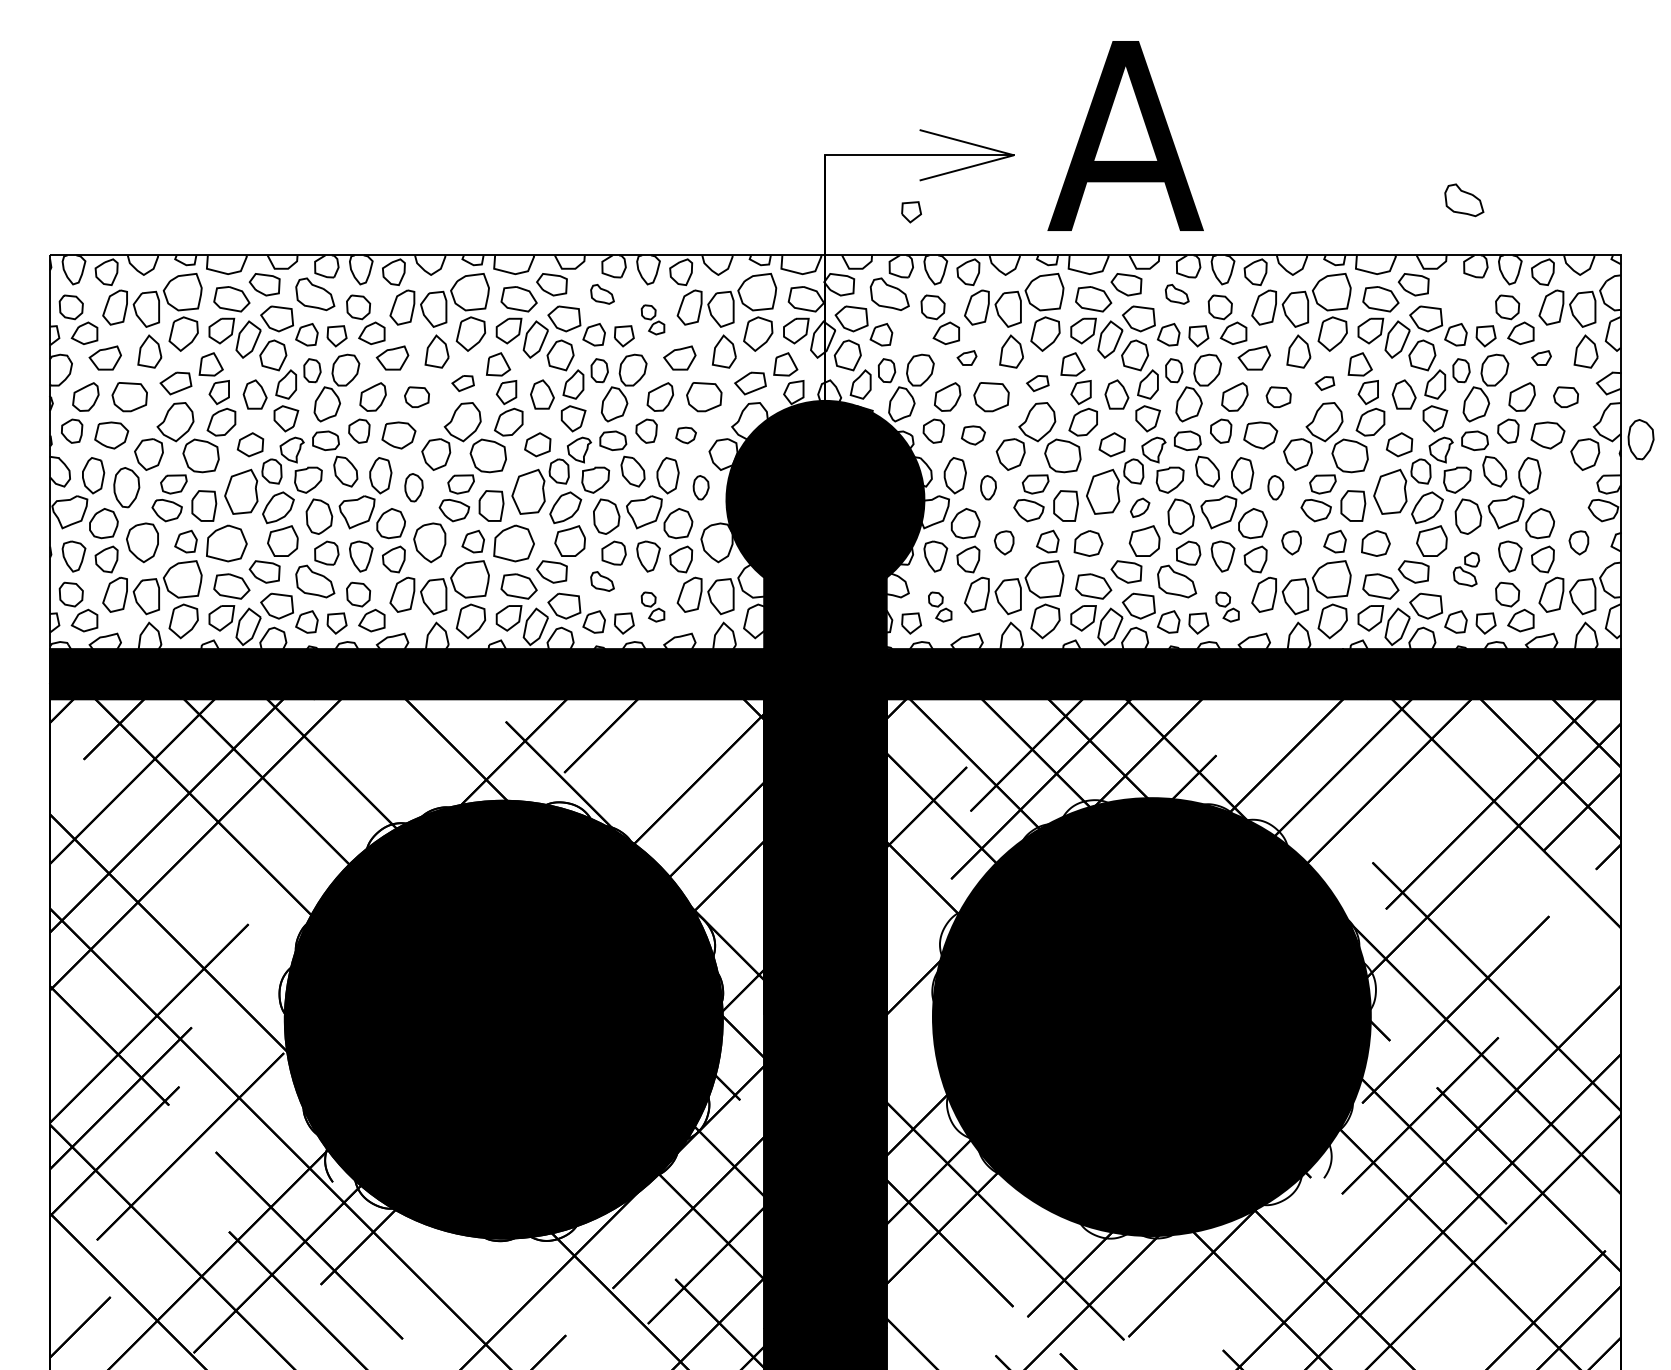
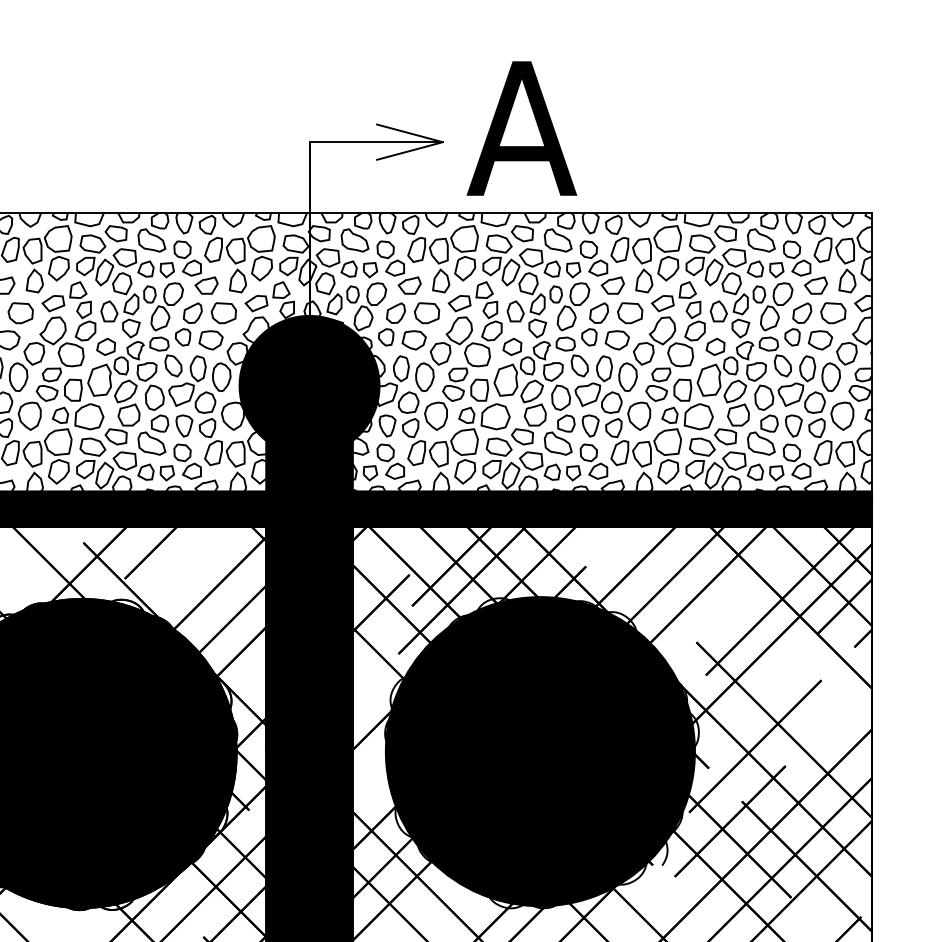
part: (1464, 200) -> (761, 240), moved
part: (911, 212) -> (370, 270), moved
part: (602, 294) -> (151, 240), size x1.67
part: (1177, 294) -> (558, 240), size x1.67
part: (652, 319) -> (187, 258), size x1.67
part: (966, 357) -> (409, 285), size x1.67
part: (1541, 357) -> (815, 285), size x1.67
part: (462, 383) -> (52, 303), size x1.43
part: (1037, 383) -> (459, 303), size x1.43
part: (1324, 383) -> (662, 303), size x1.67
part: (416, 397) -> (20, 313), size x1.43
part: (1278, 397) -> (629, 313), size x1.43
part: (1565, 397) -> (832, 313), size x1.43
part: (685, 435) -> (210, 340), size x1.67
part: (973, 435) -> (414, 340), size x1.43
part: (1640, 439) -> (830, 377), moved
part: (413, 487) -> (18, 377), size x1.43
part: (700, 487) -> (221, 377), size x1.67
part: (988, 487) -> (424, 377), size x1.67
part: (1275, 487) -> (627, 377), size x1.67
part: (1139, 507) -> (531, 391), size x1.67
part: (1003, 542) -> (435, 416), size x1.67
part: (1291, 542) -> (639, 416), size x1.67
part: (1578, 542) -> (842, 416), size x1.67
part: (1088, 543) -> (495, 416), size x1.43
part: (1375, 543) -> (698, 416), size x1.43
part: (1466, 569) -> (762, 435), size x1.67
part: (602, 581) -> (151, 443), size x1.67
part: (652, 606) -> (187, 461), size x1.67
part: (939, 606) -> (390, 461), size x1.67
part: (1227, 606) -> (593, 461), size x1.67

